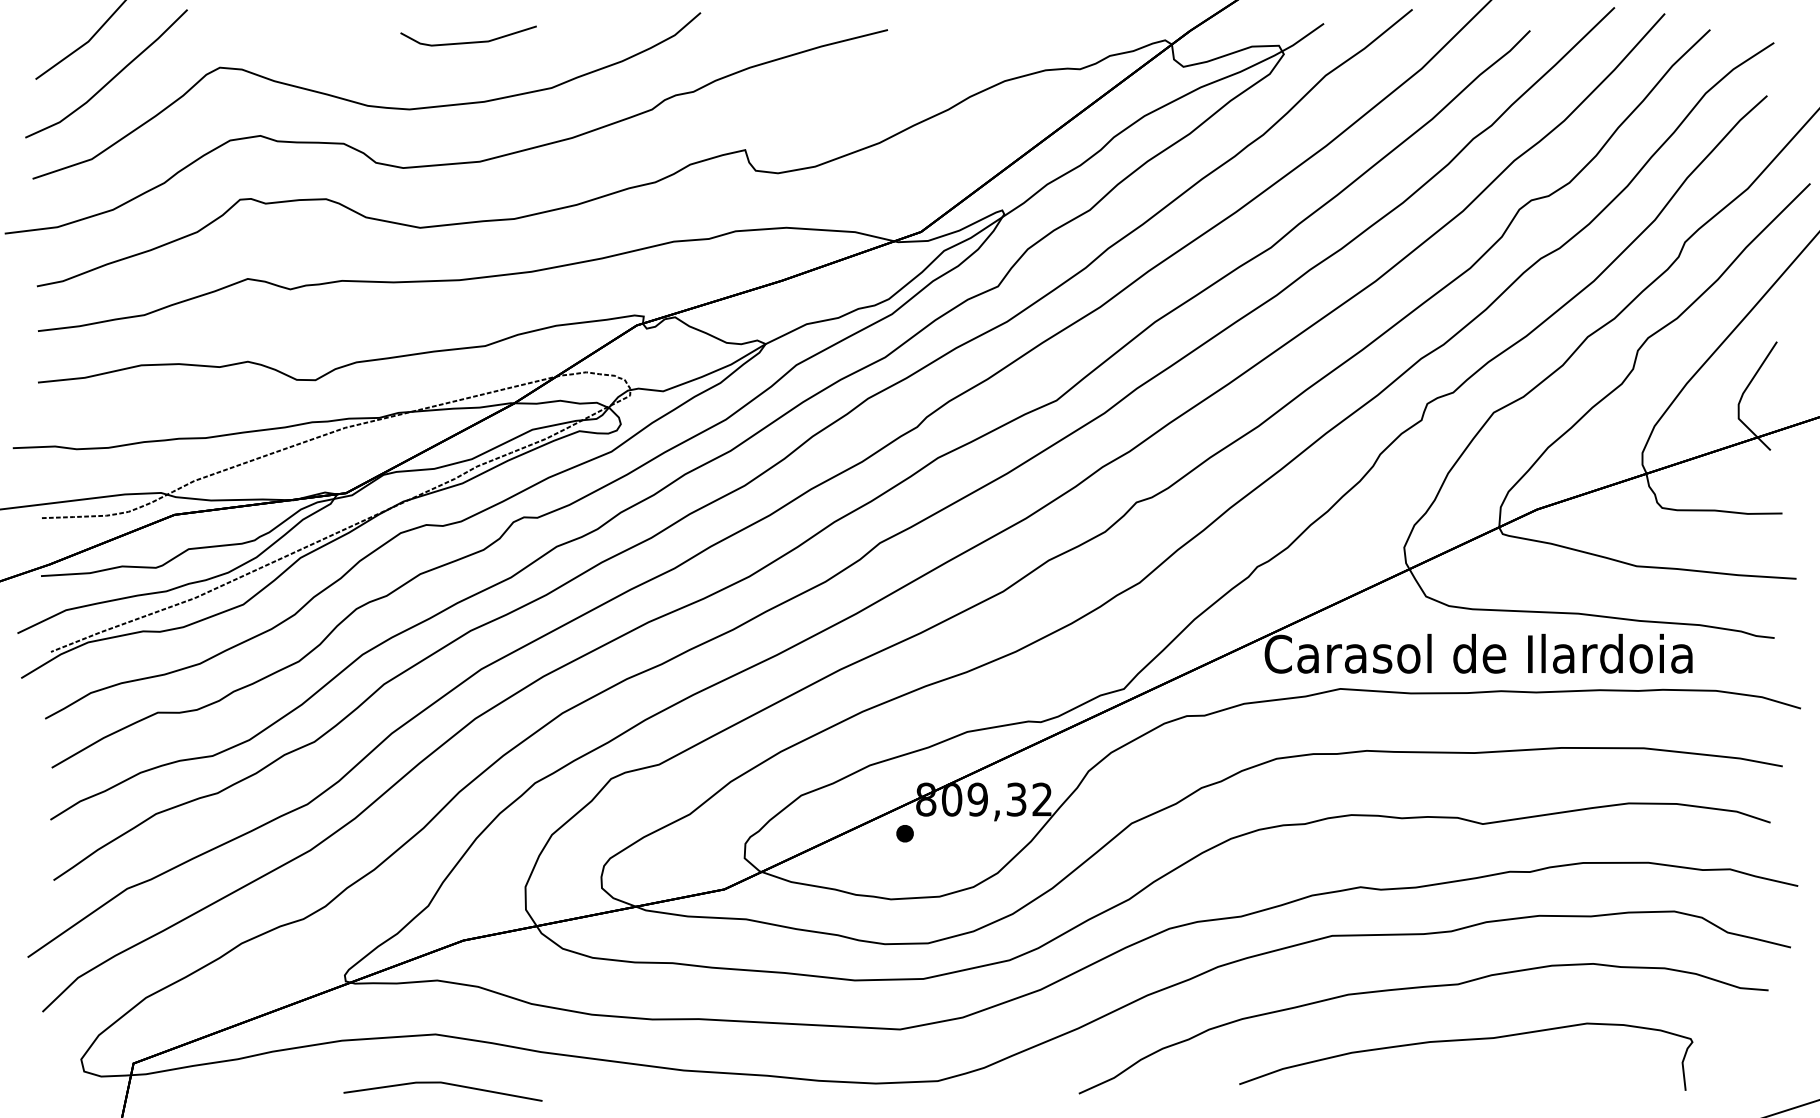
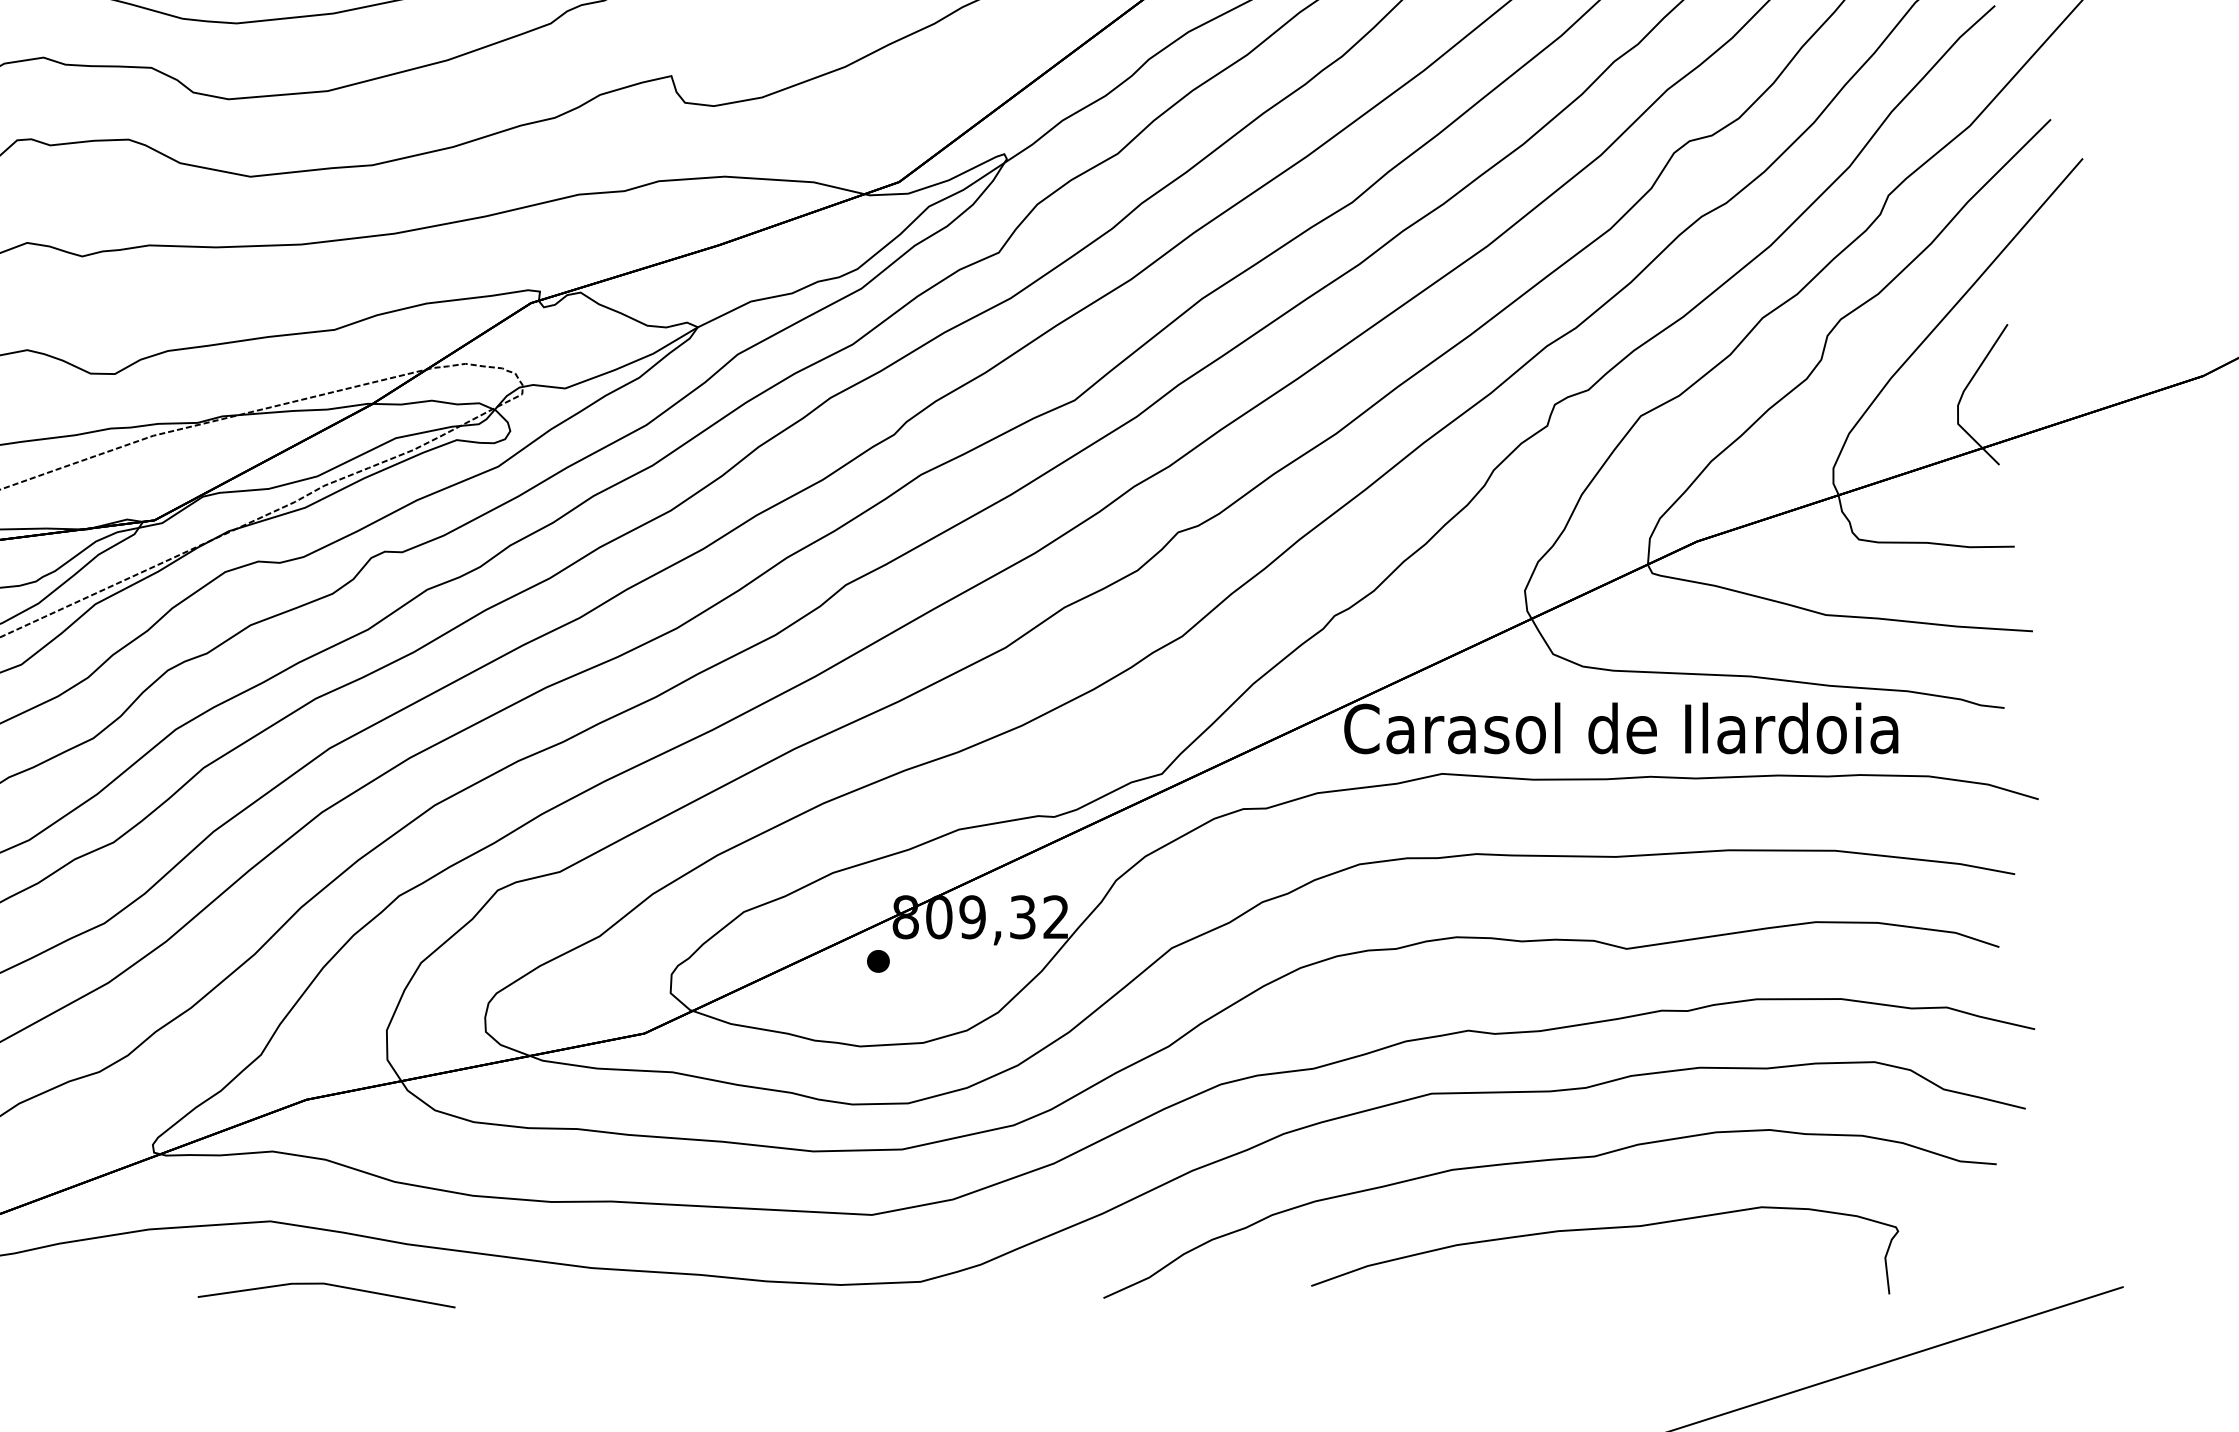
line: (444, 1084) -> (328, 1286), moved

